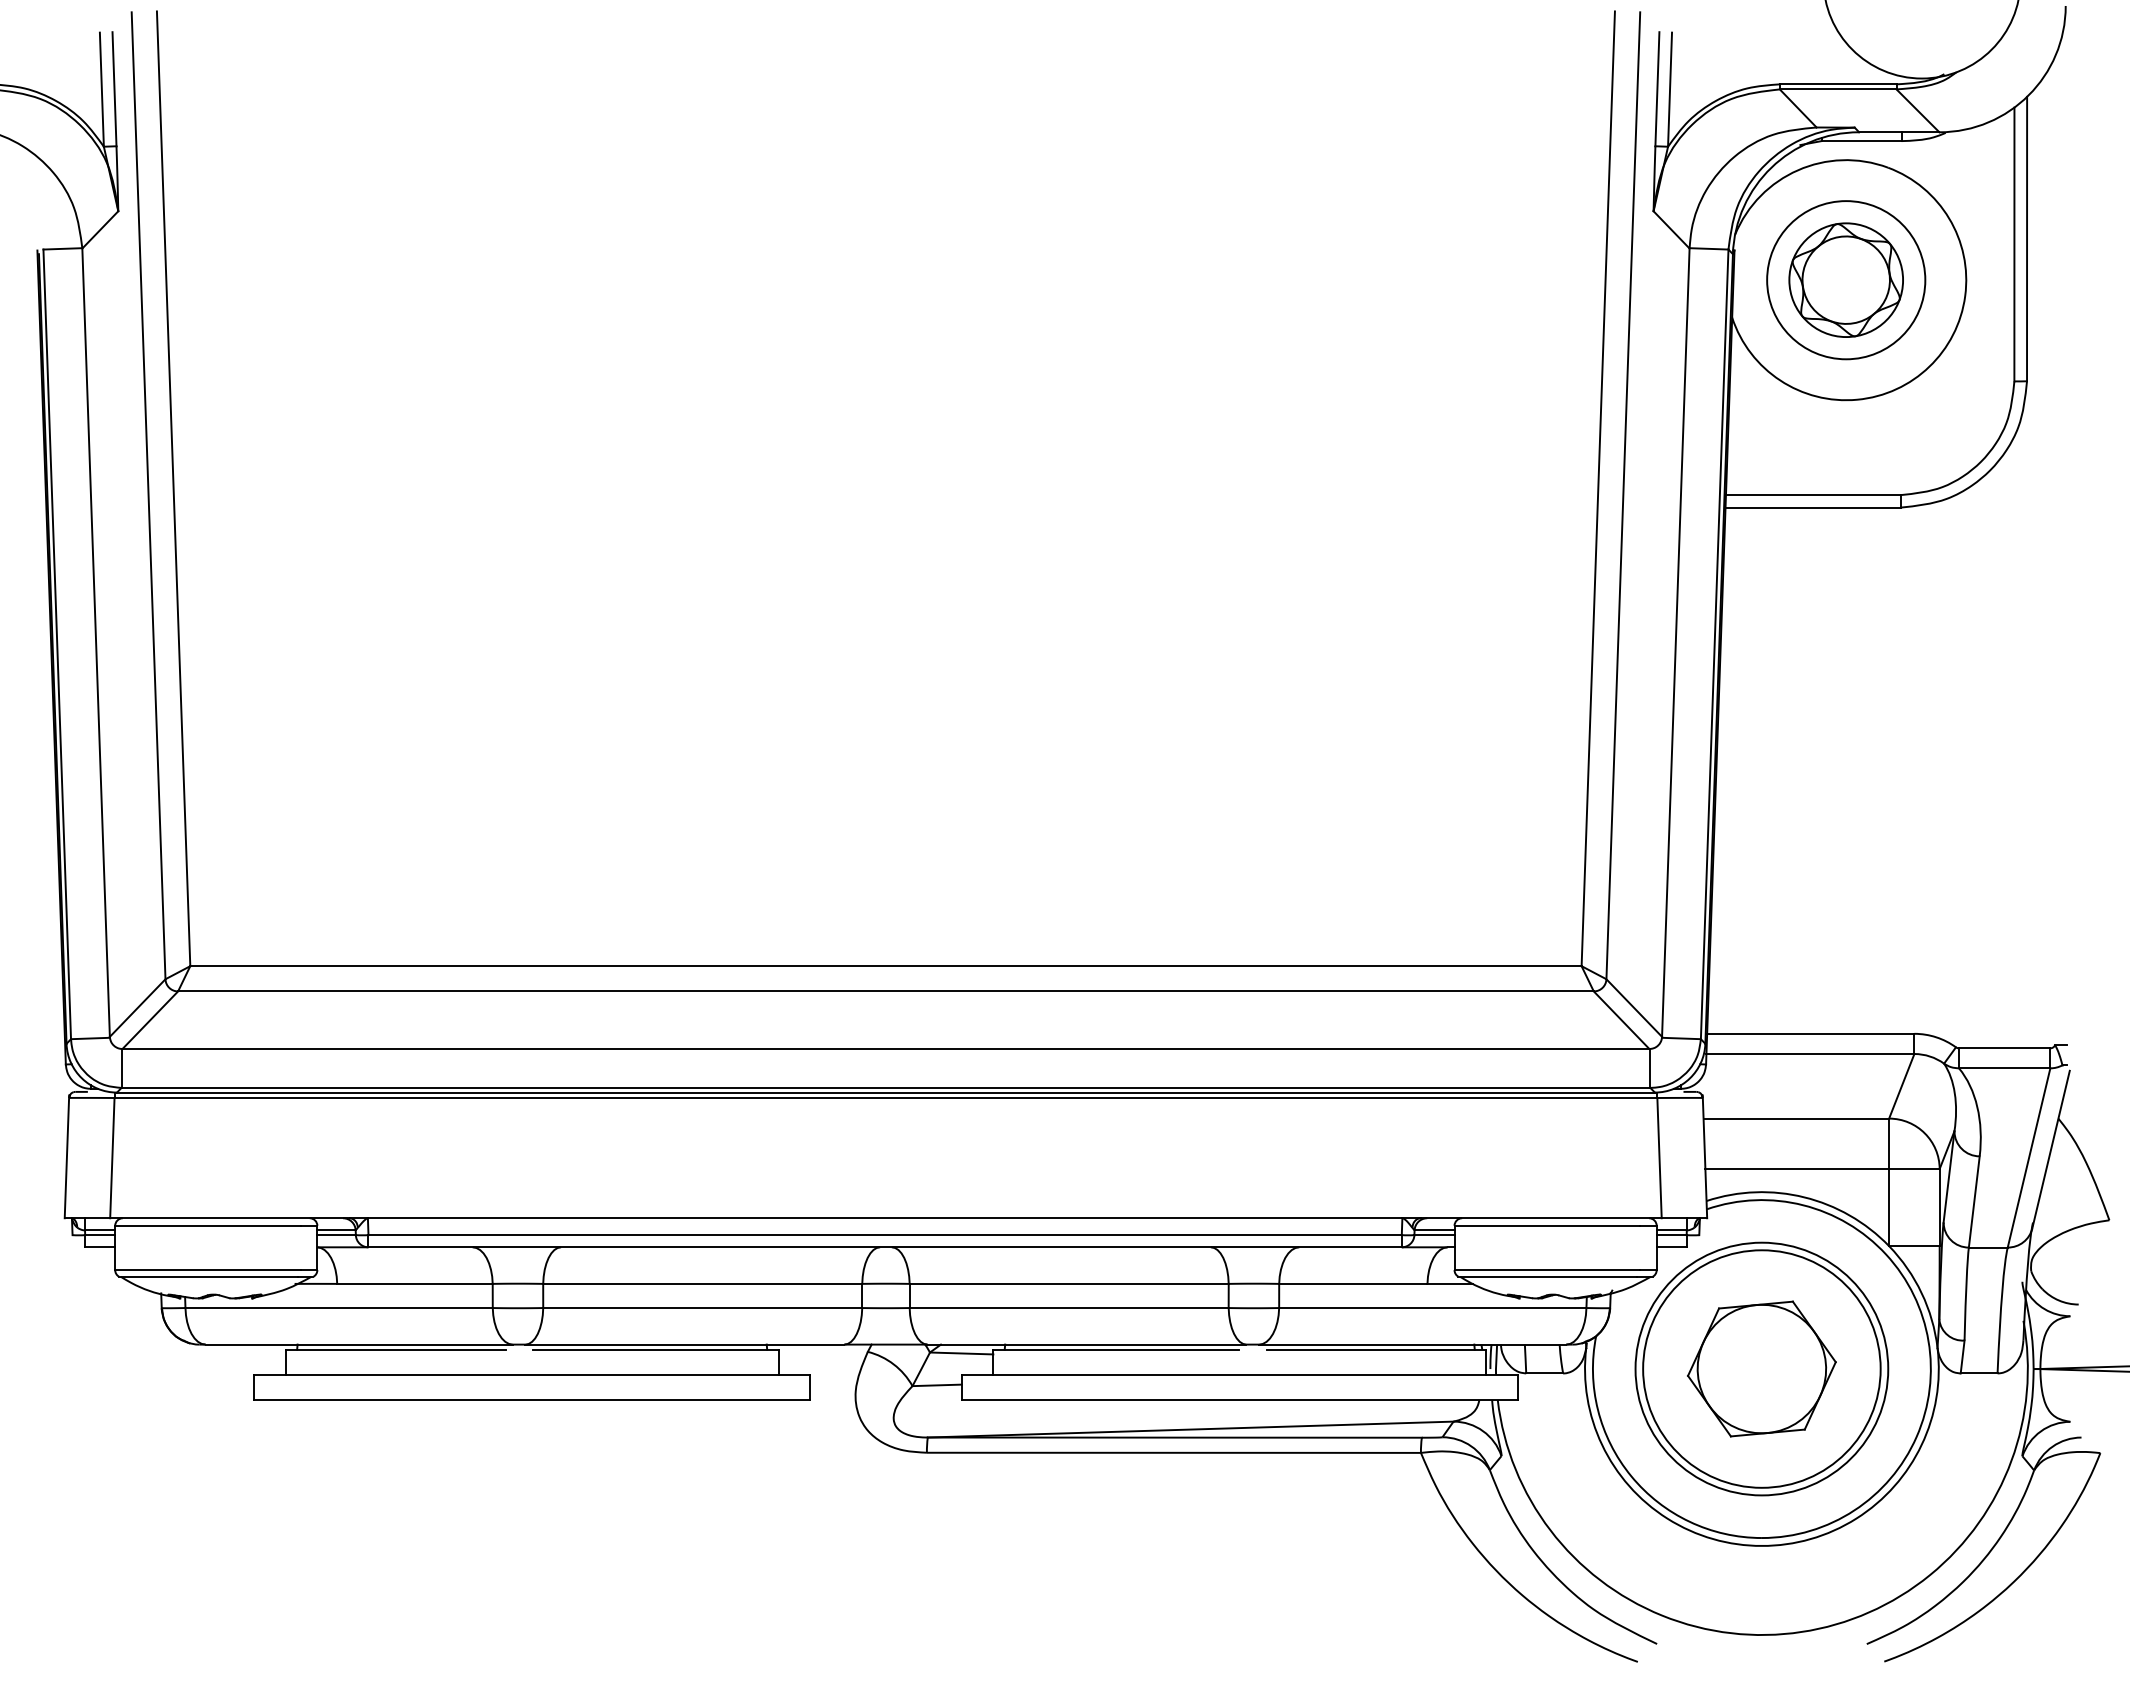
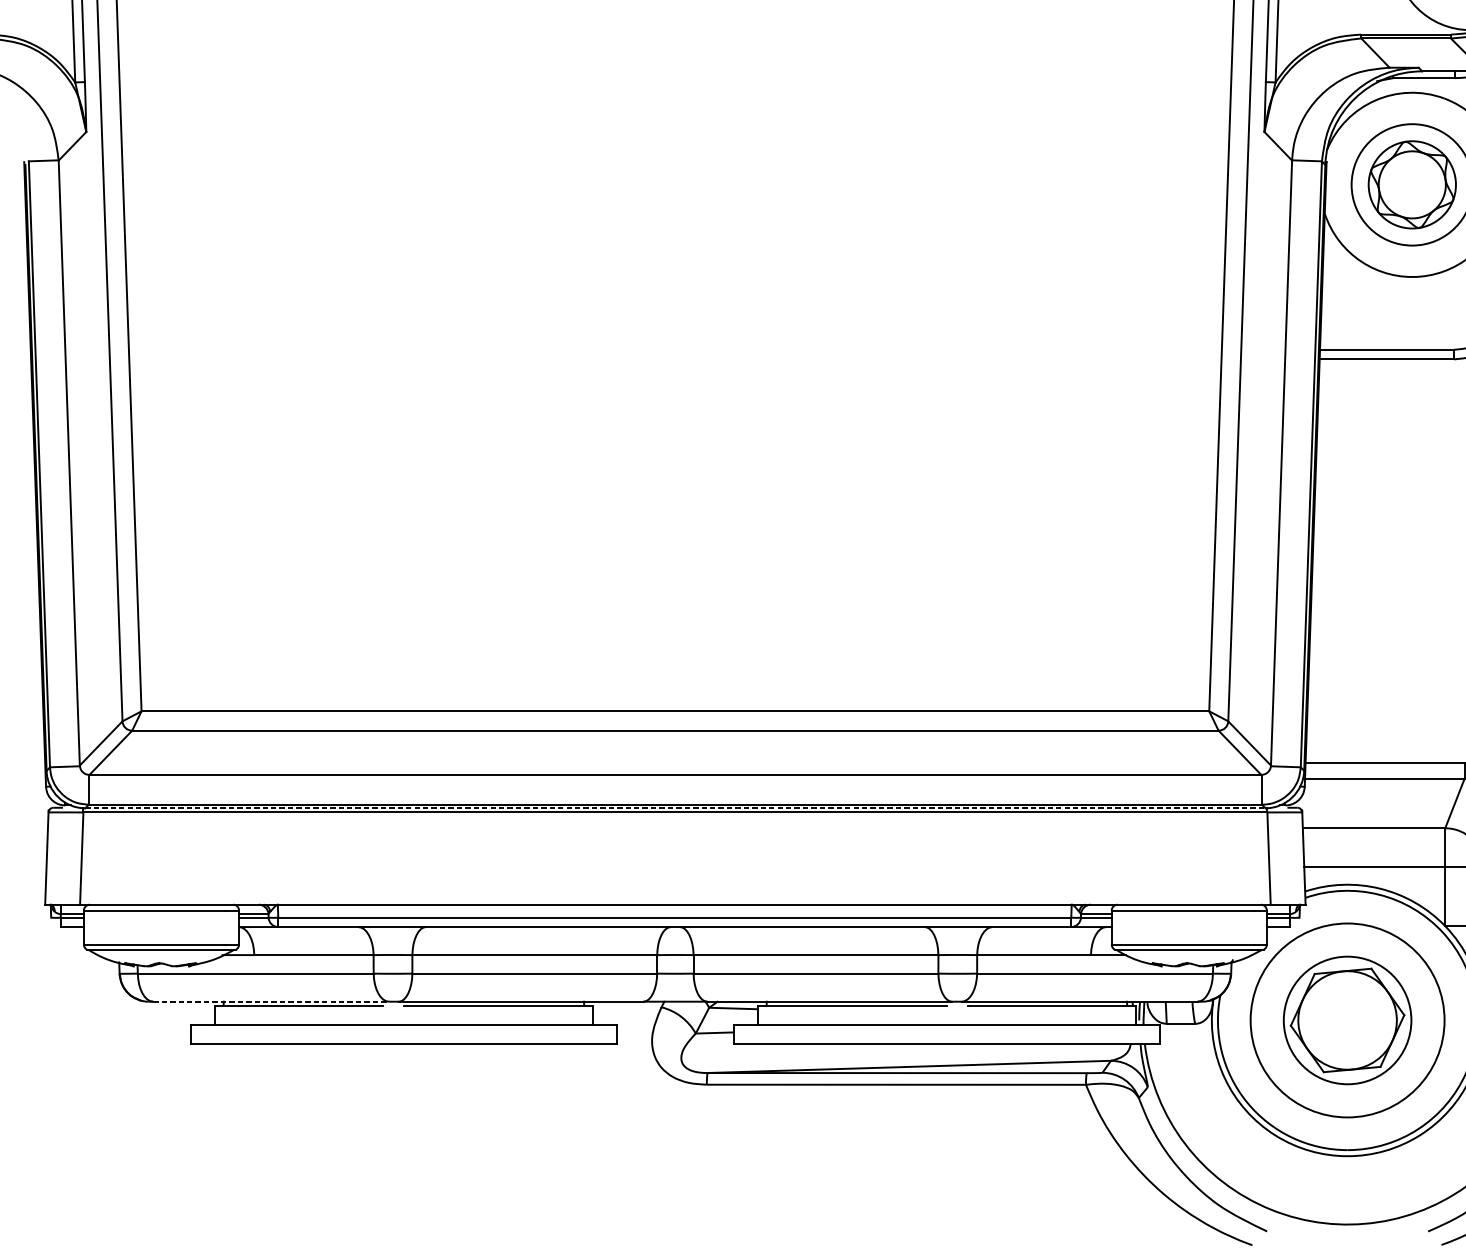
line: (885, 1092) -> (675, 808), solid -> dashed
line: (359, 1344) -> (271, 1001), solid -> dashed
circle: (1761, 1368) -> (1347, 1020), size x0.7

